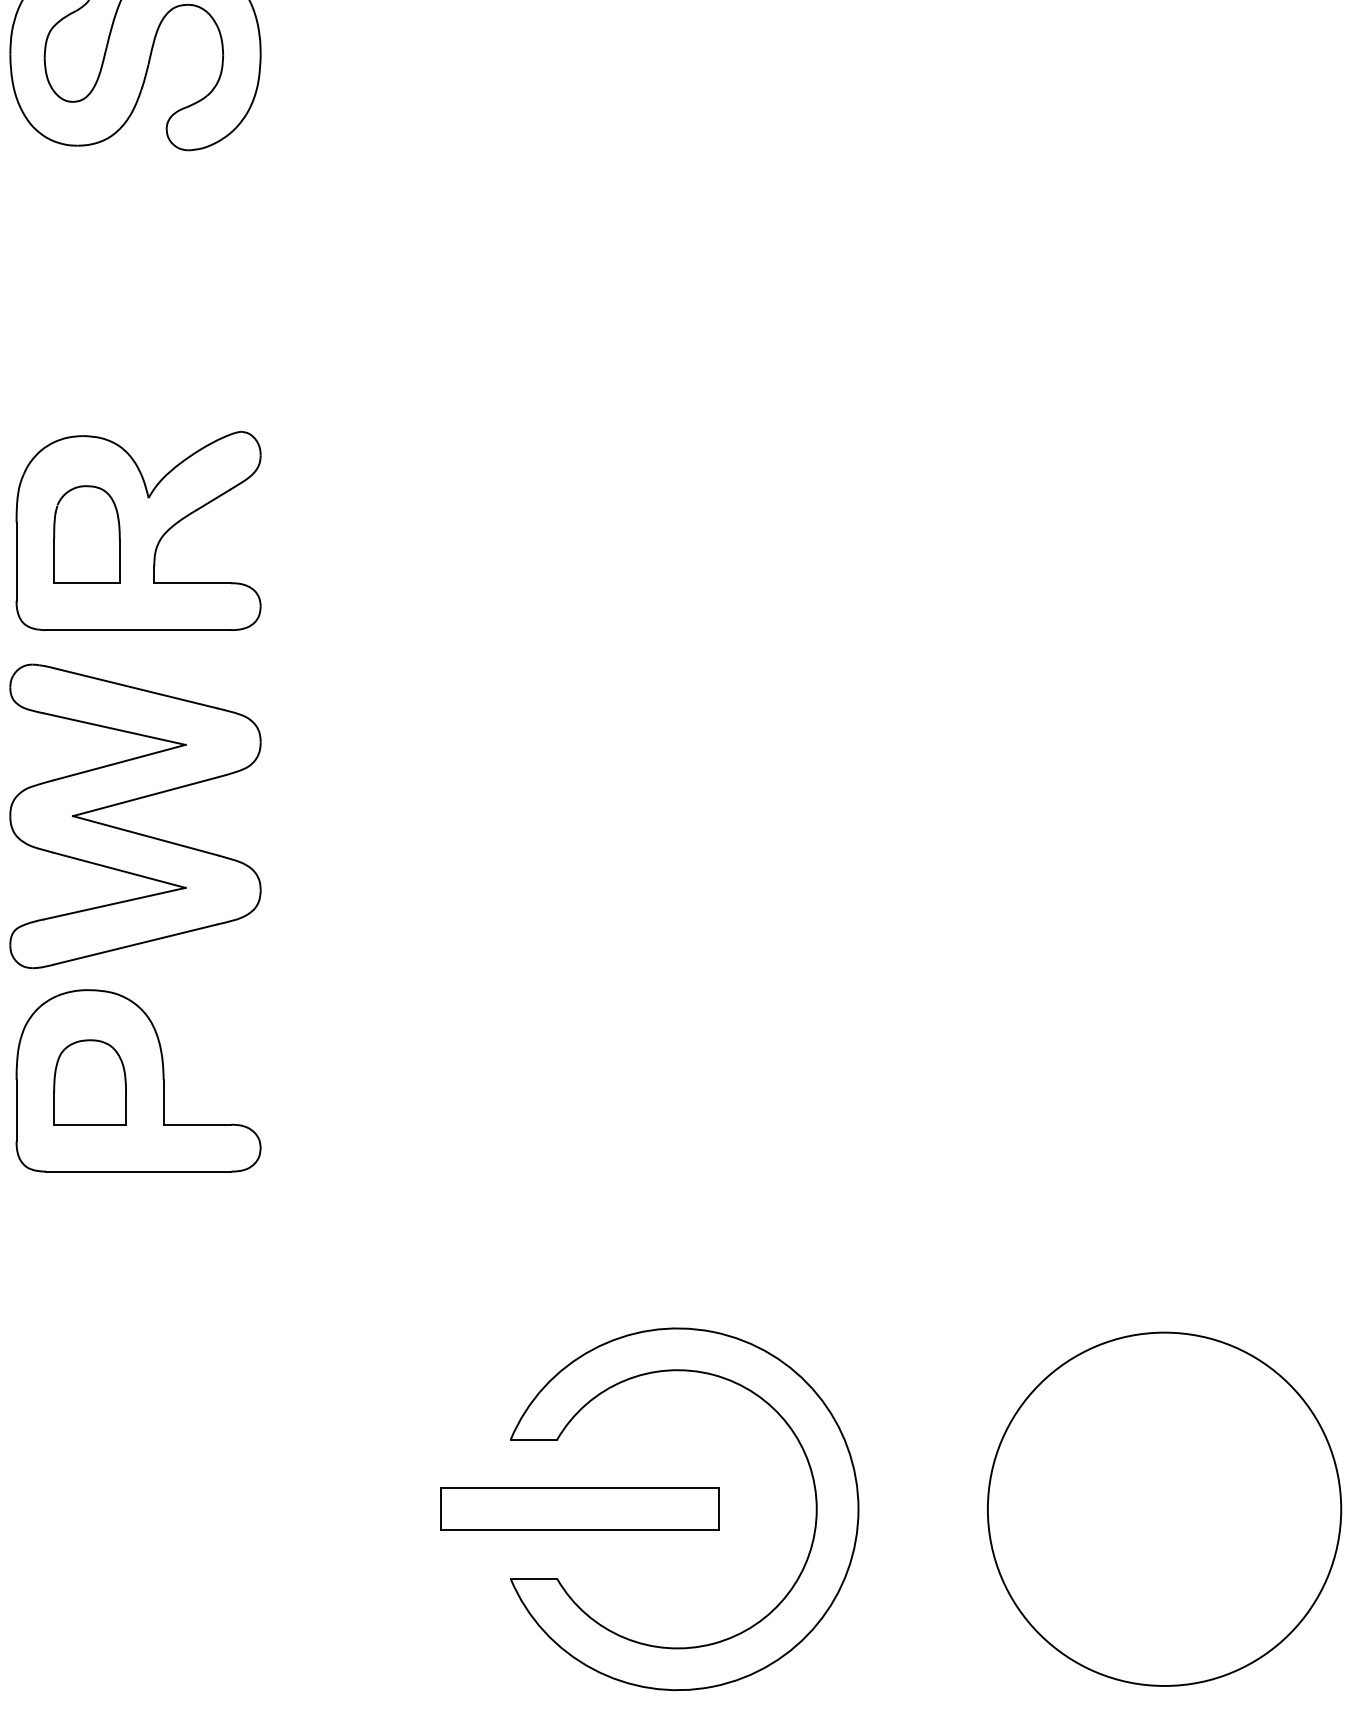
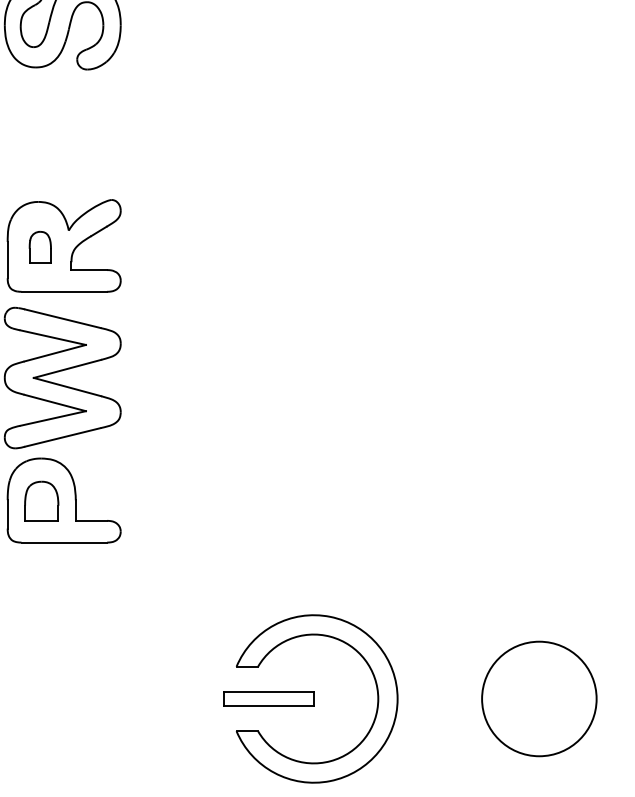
part: (87, 534) -> (40, 247), size x0.7
part: (579, 1508) -> (268, 698), size x0.7
circle: (1164, 1508) -> (539, 698), size x0.7

